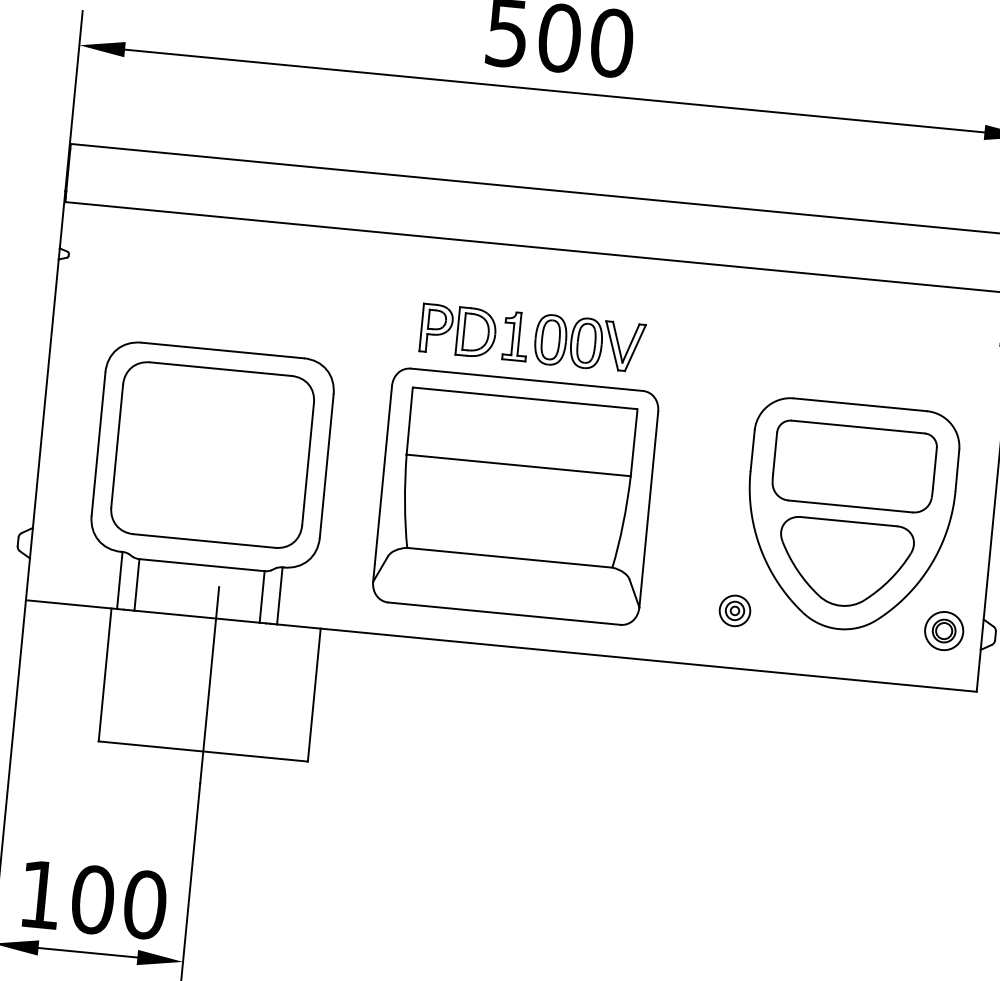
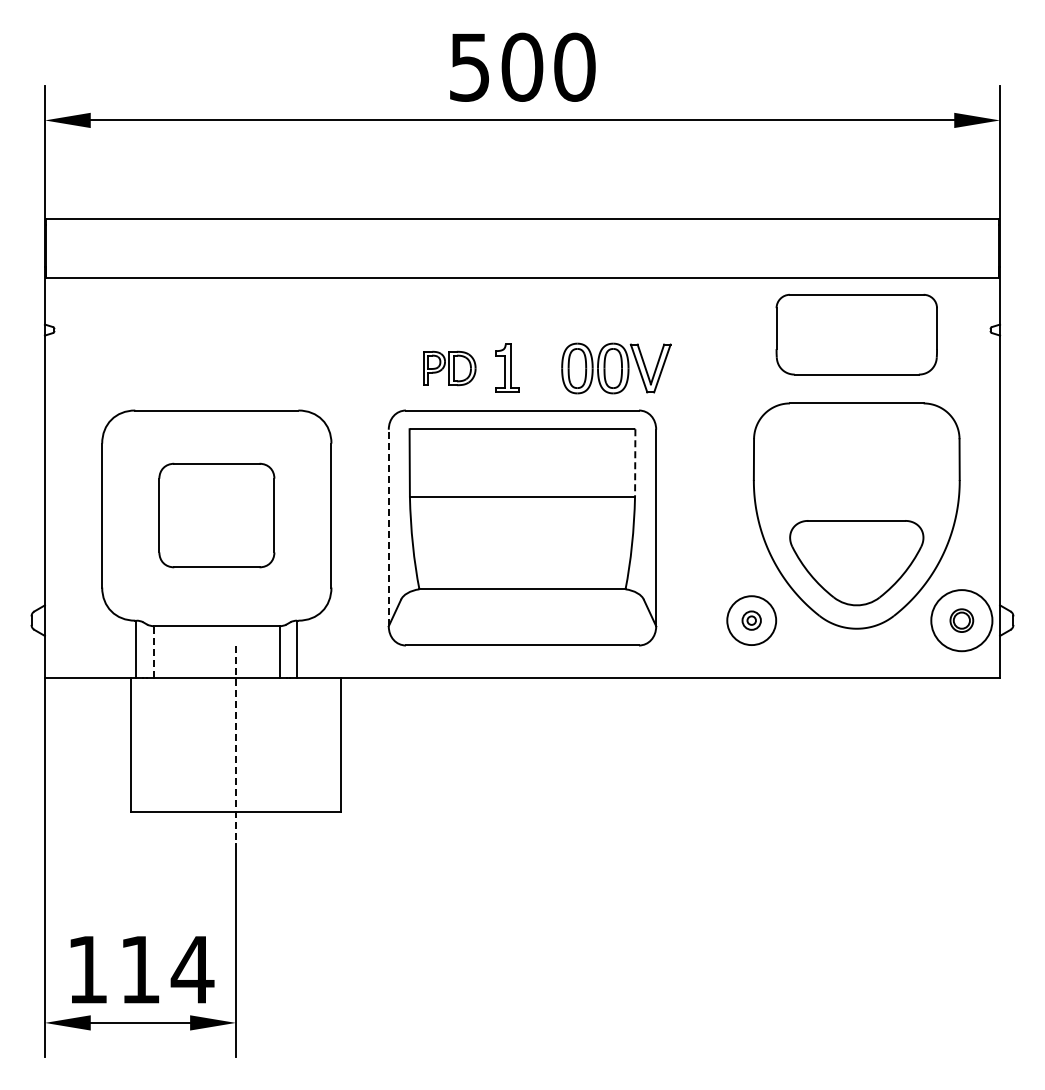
part: (458, 330) -> (449, 368), size x0.7
part: (589, 343) -> (616, 368), moved
line: (634, 442) -> (635, 462), solid -> dashed
part: (212, 454) -> (216, 515), size x0.6
part: (854, 466) -> (856, 334), moved
line: (382, 483) -> (388, 527), solid -> dashed
line: (136, 585) -> (153, 652), solid -> dashed
circle: (734, 610) -> (751, 620), size x1.6
circle: (943, 630) -> (961, 620), size x1.6
line: (209, 685) -> (235, 745), solid -> dashed
text: (119, 902) -> (166, 969), 100 -> 114

